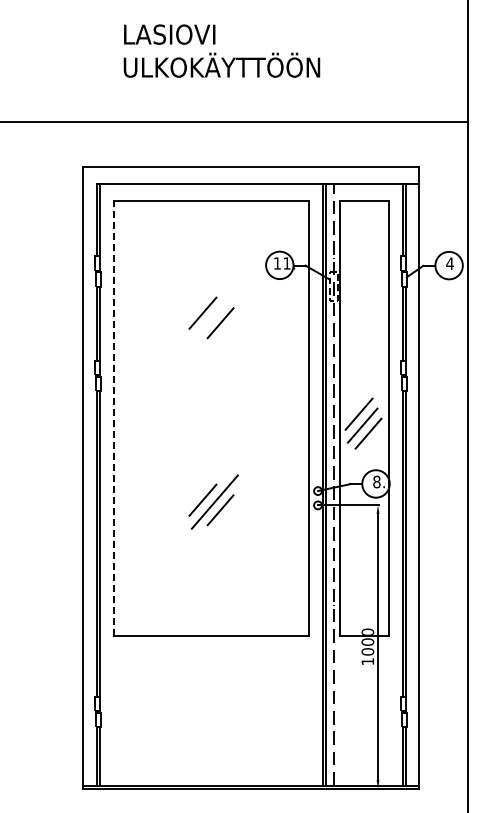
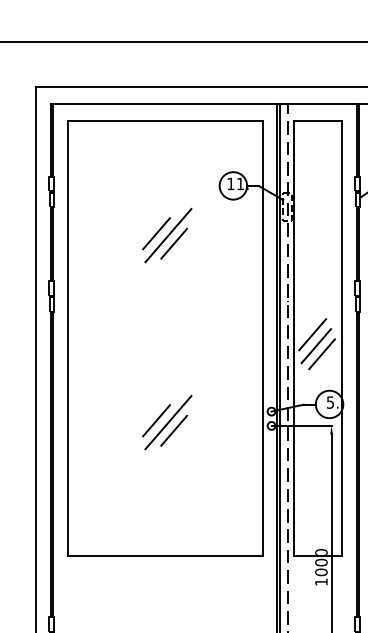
line: (214, 314) -> (168, 235), added
line: (114, 418) -> (68, 339), dashed -> solid
text: (376, 481) -> (330, 402), 8. -> 5.

